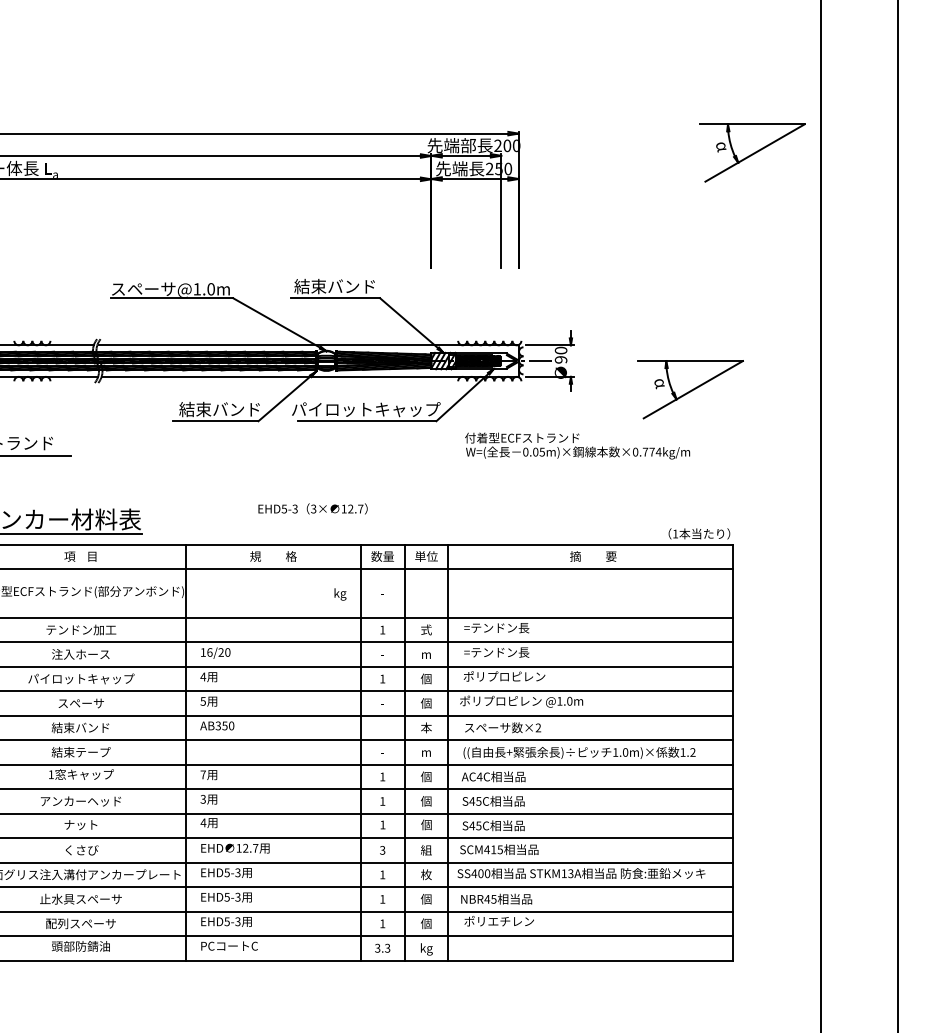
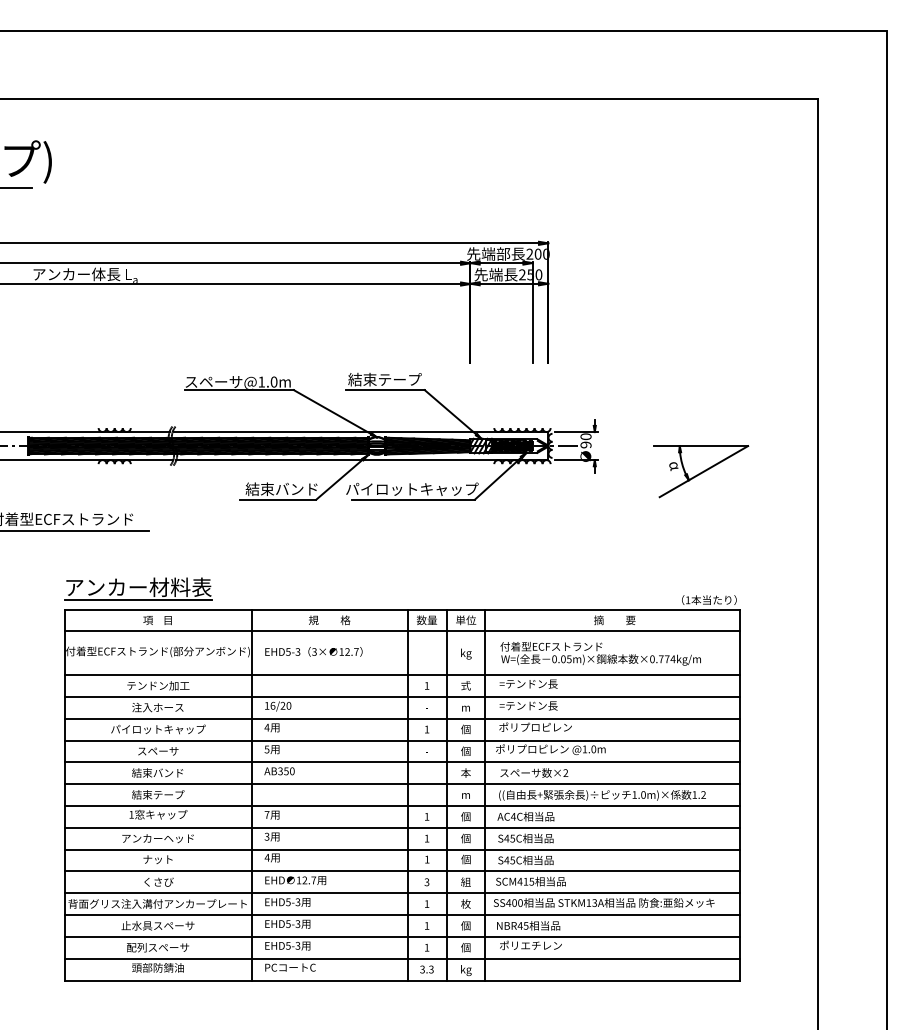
part: (752, 152) -> (756, 260), removed
text: (351, 286) -> (399, 379), 結束バンド -> 結束テープ
text: (577, 445) -> (600, 653), moved
text: (312, 508) -> (313, 651), moved
text: (340, 593) -> (466, 653), moved

